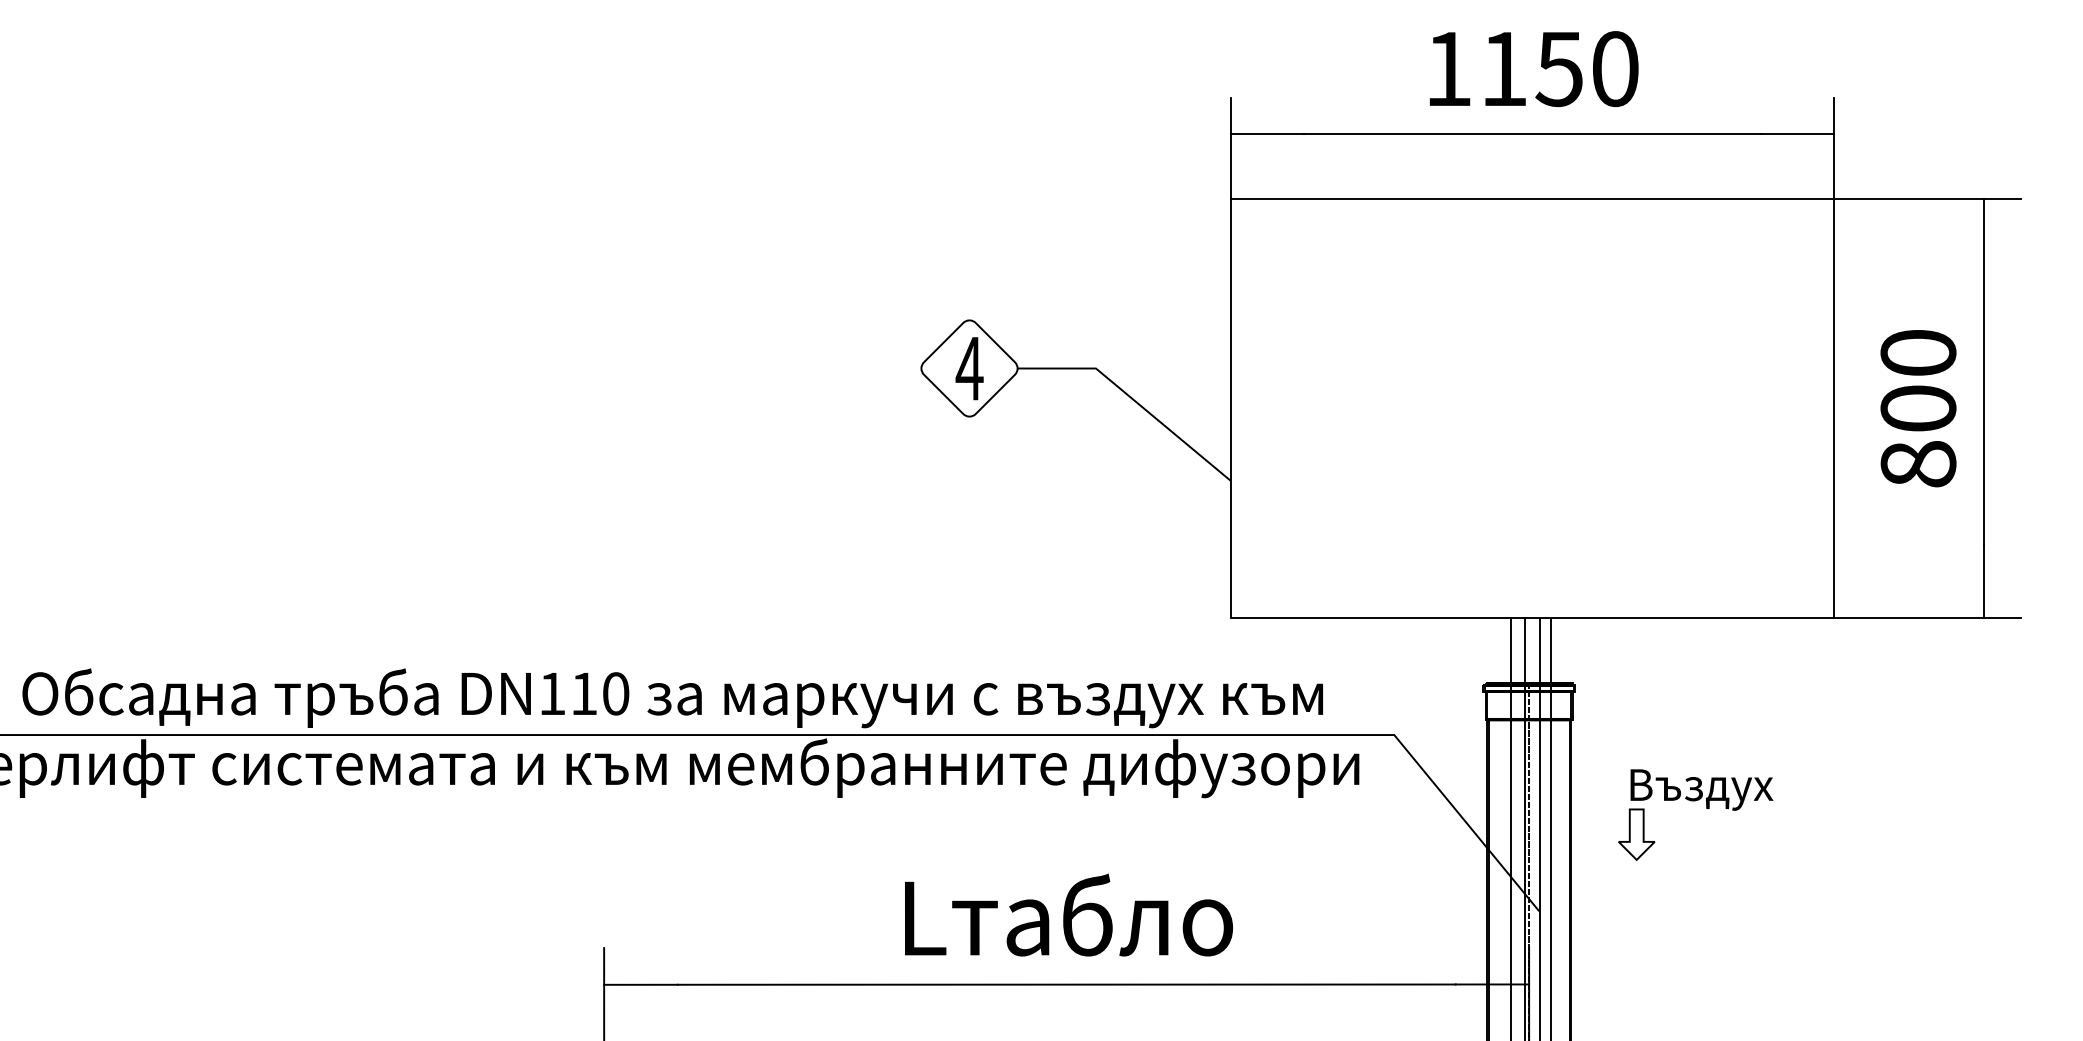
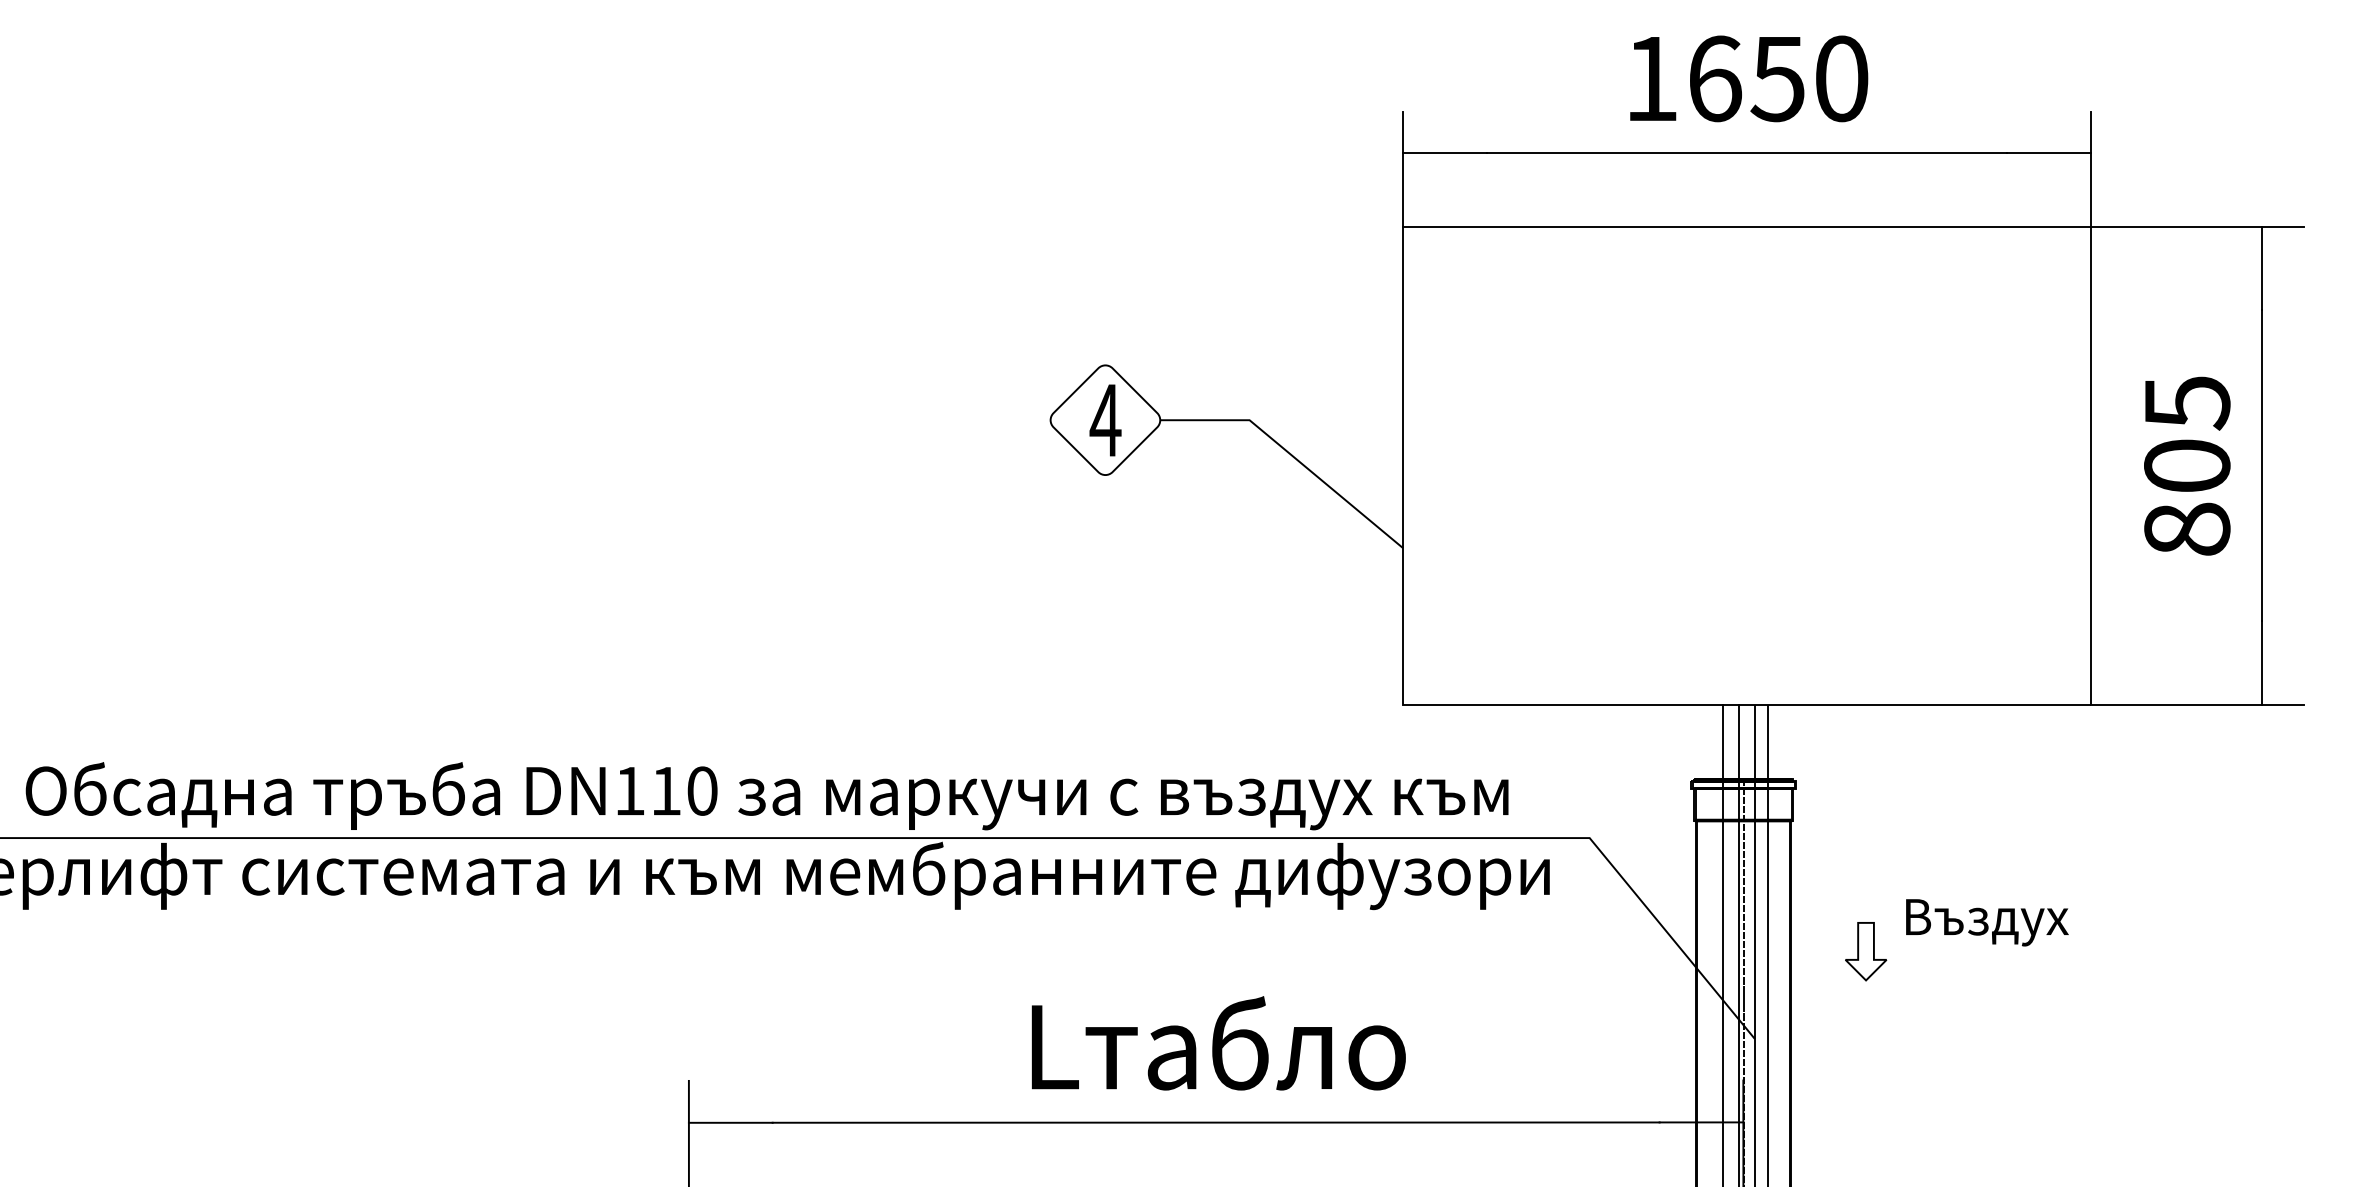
text: (1504, 68) -> (1715, 78), 1150 -> 1650
text: (1918, 353) -> (2187, 403), 800 -> 805
text: (1702, 789) -> (1987, 922), moved

